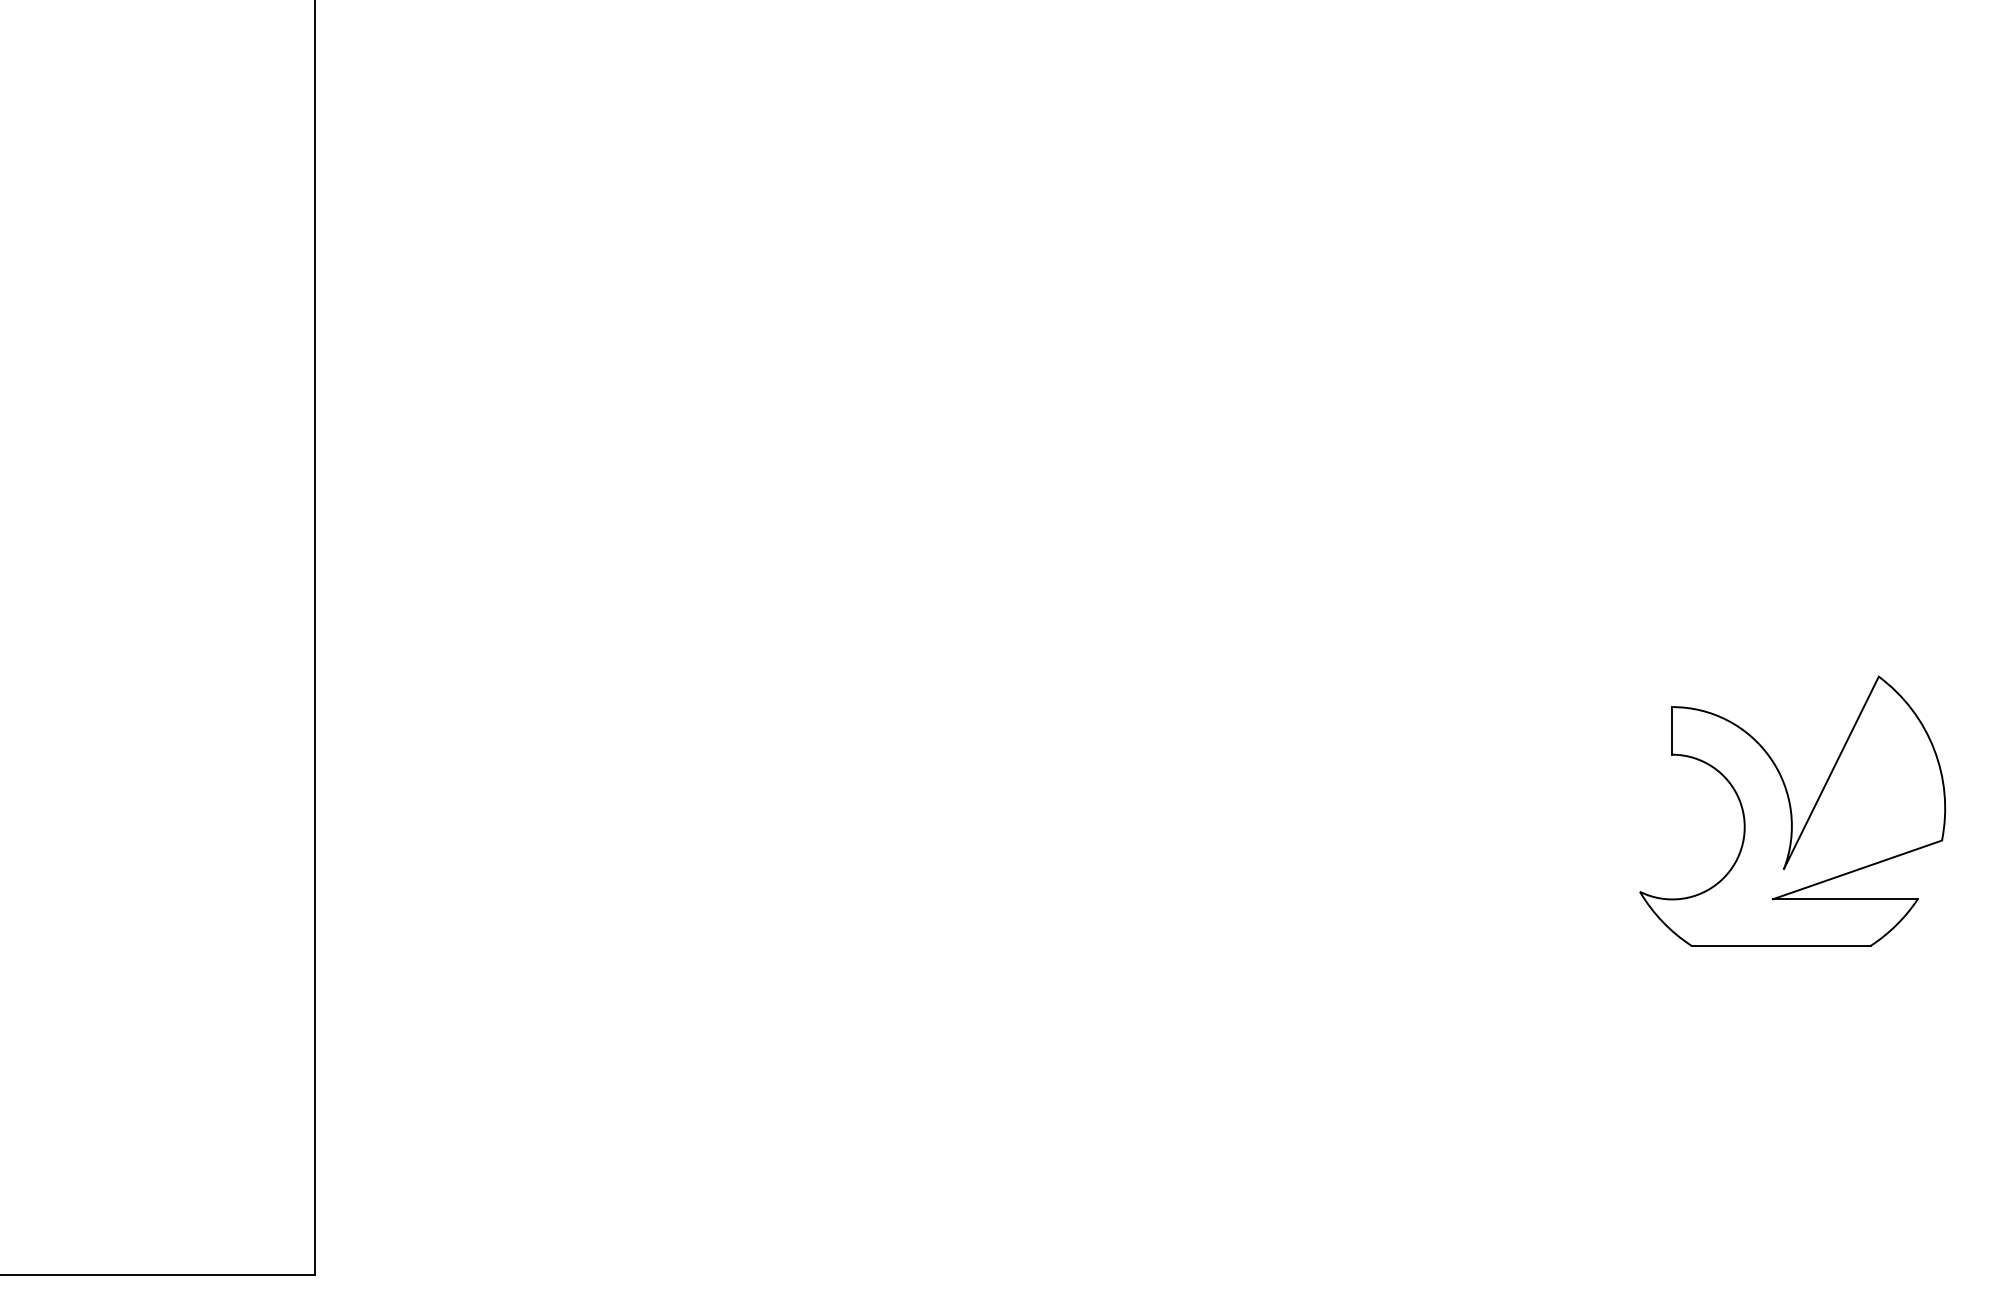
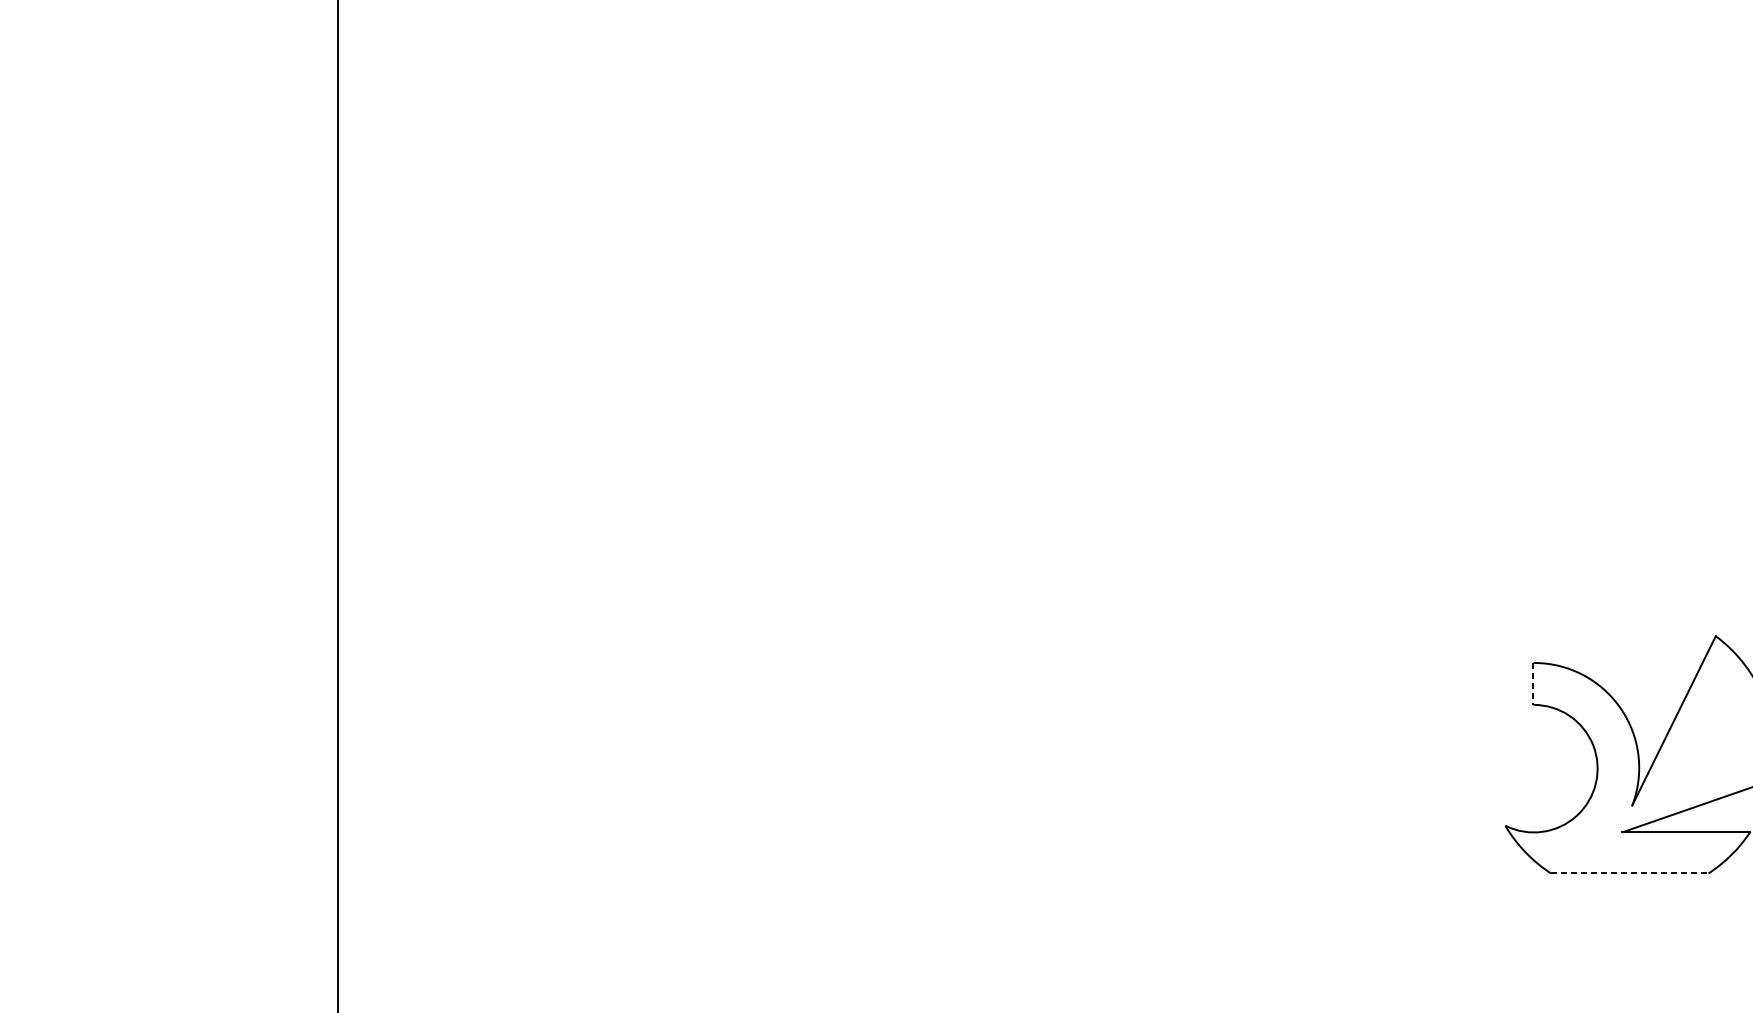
line: (1671, 730) -> (1533, 683), solid -> dashed
line: (1781, 945) -> (1630, 873), solid -> dashed

